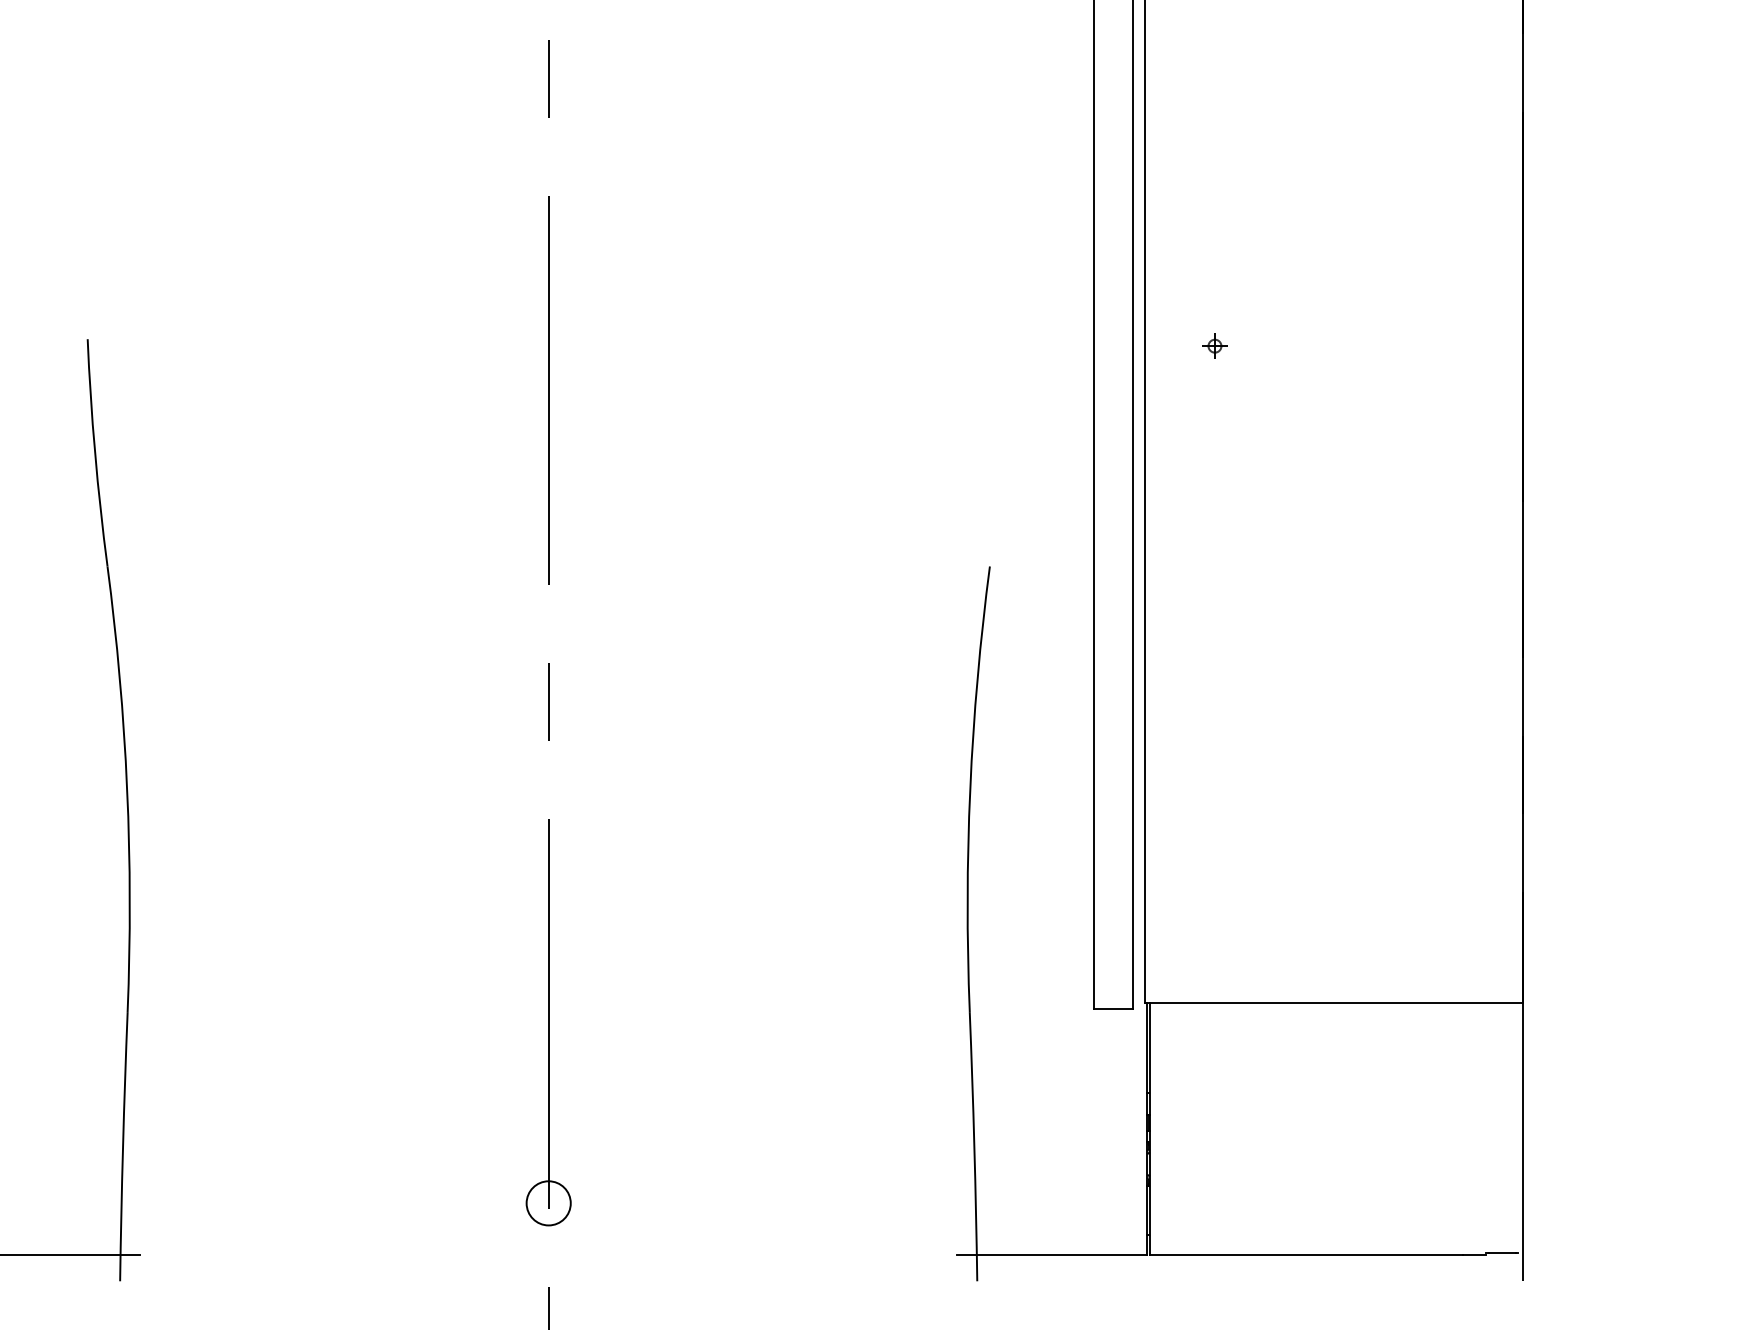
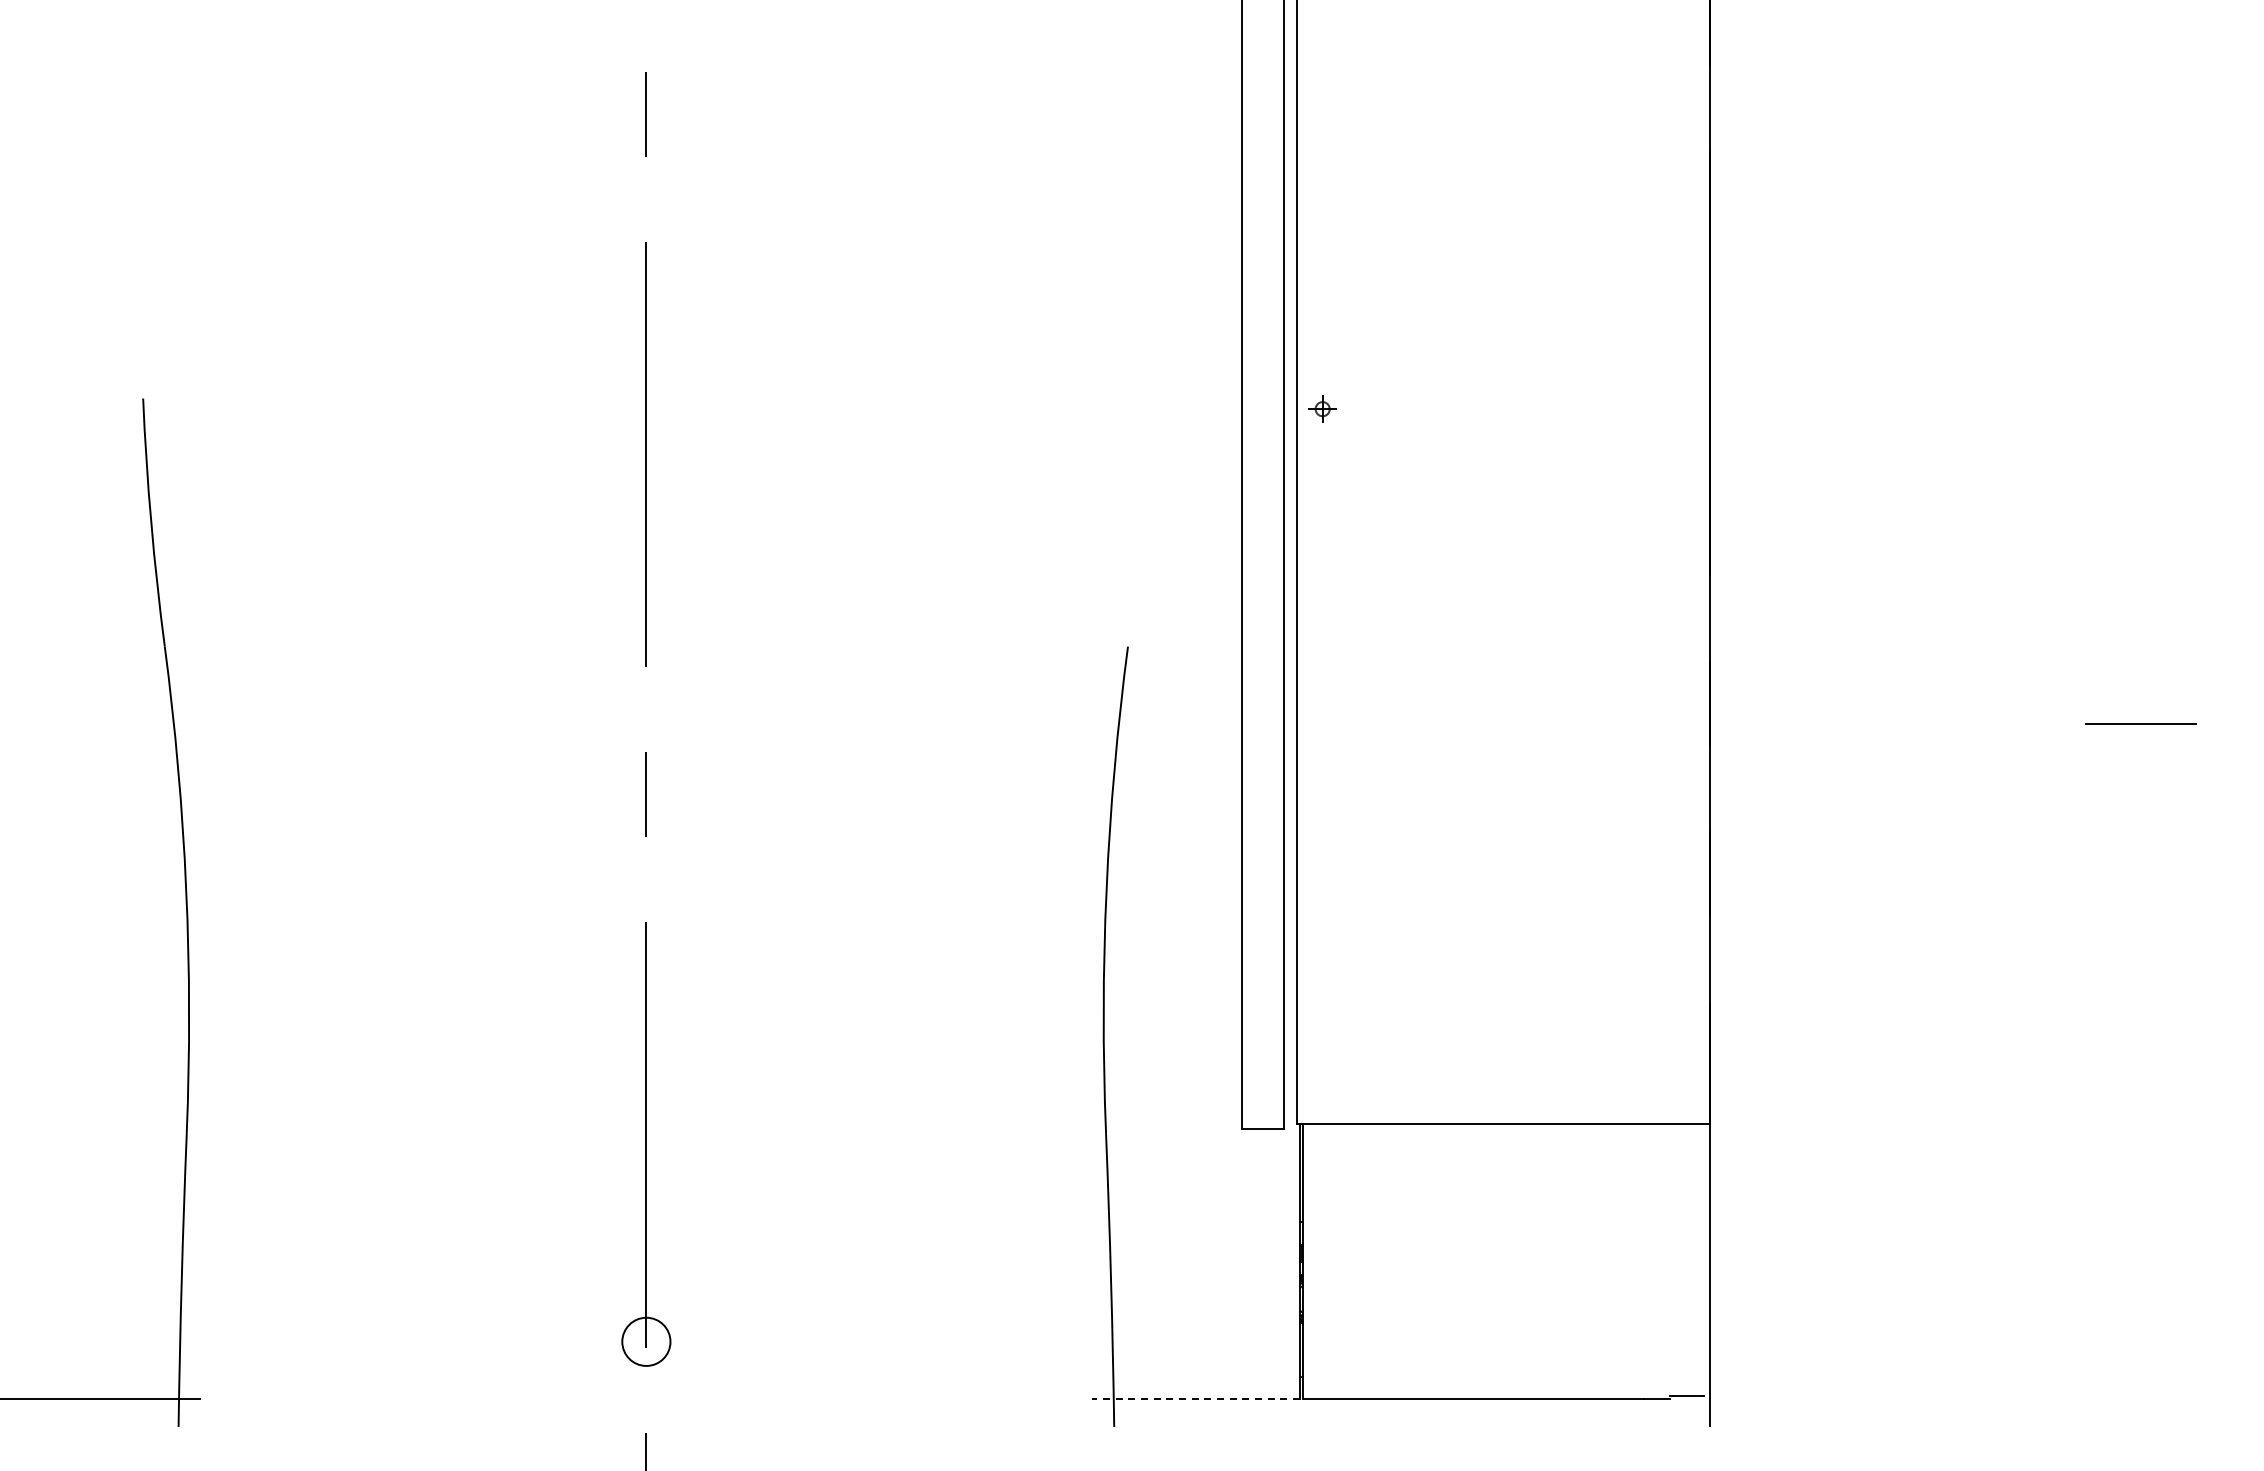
part: (1214, 345) -> (1322, 408), moved
line: (1052, 1255) -> (1196, 1398), solid -> dashed

